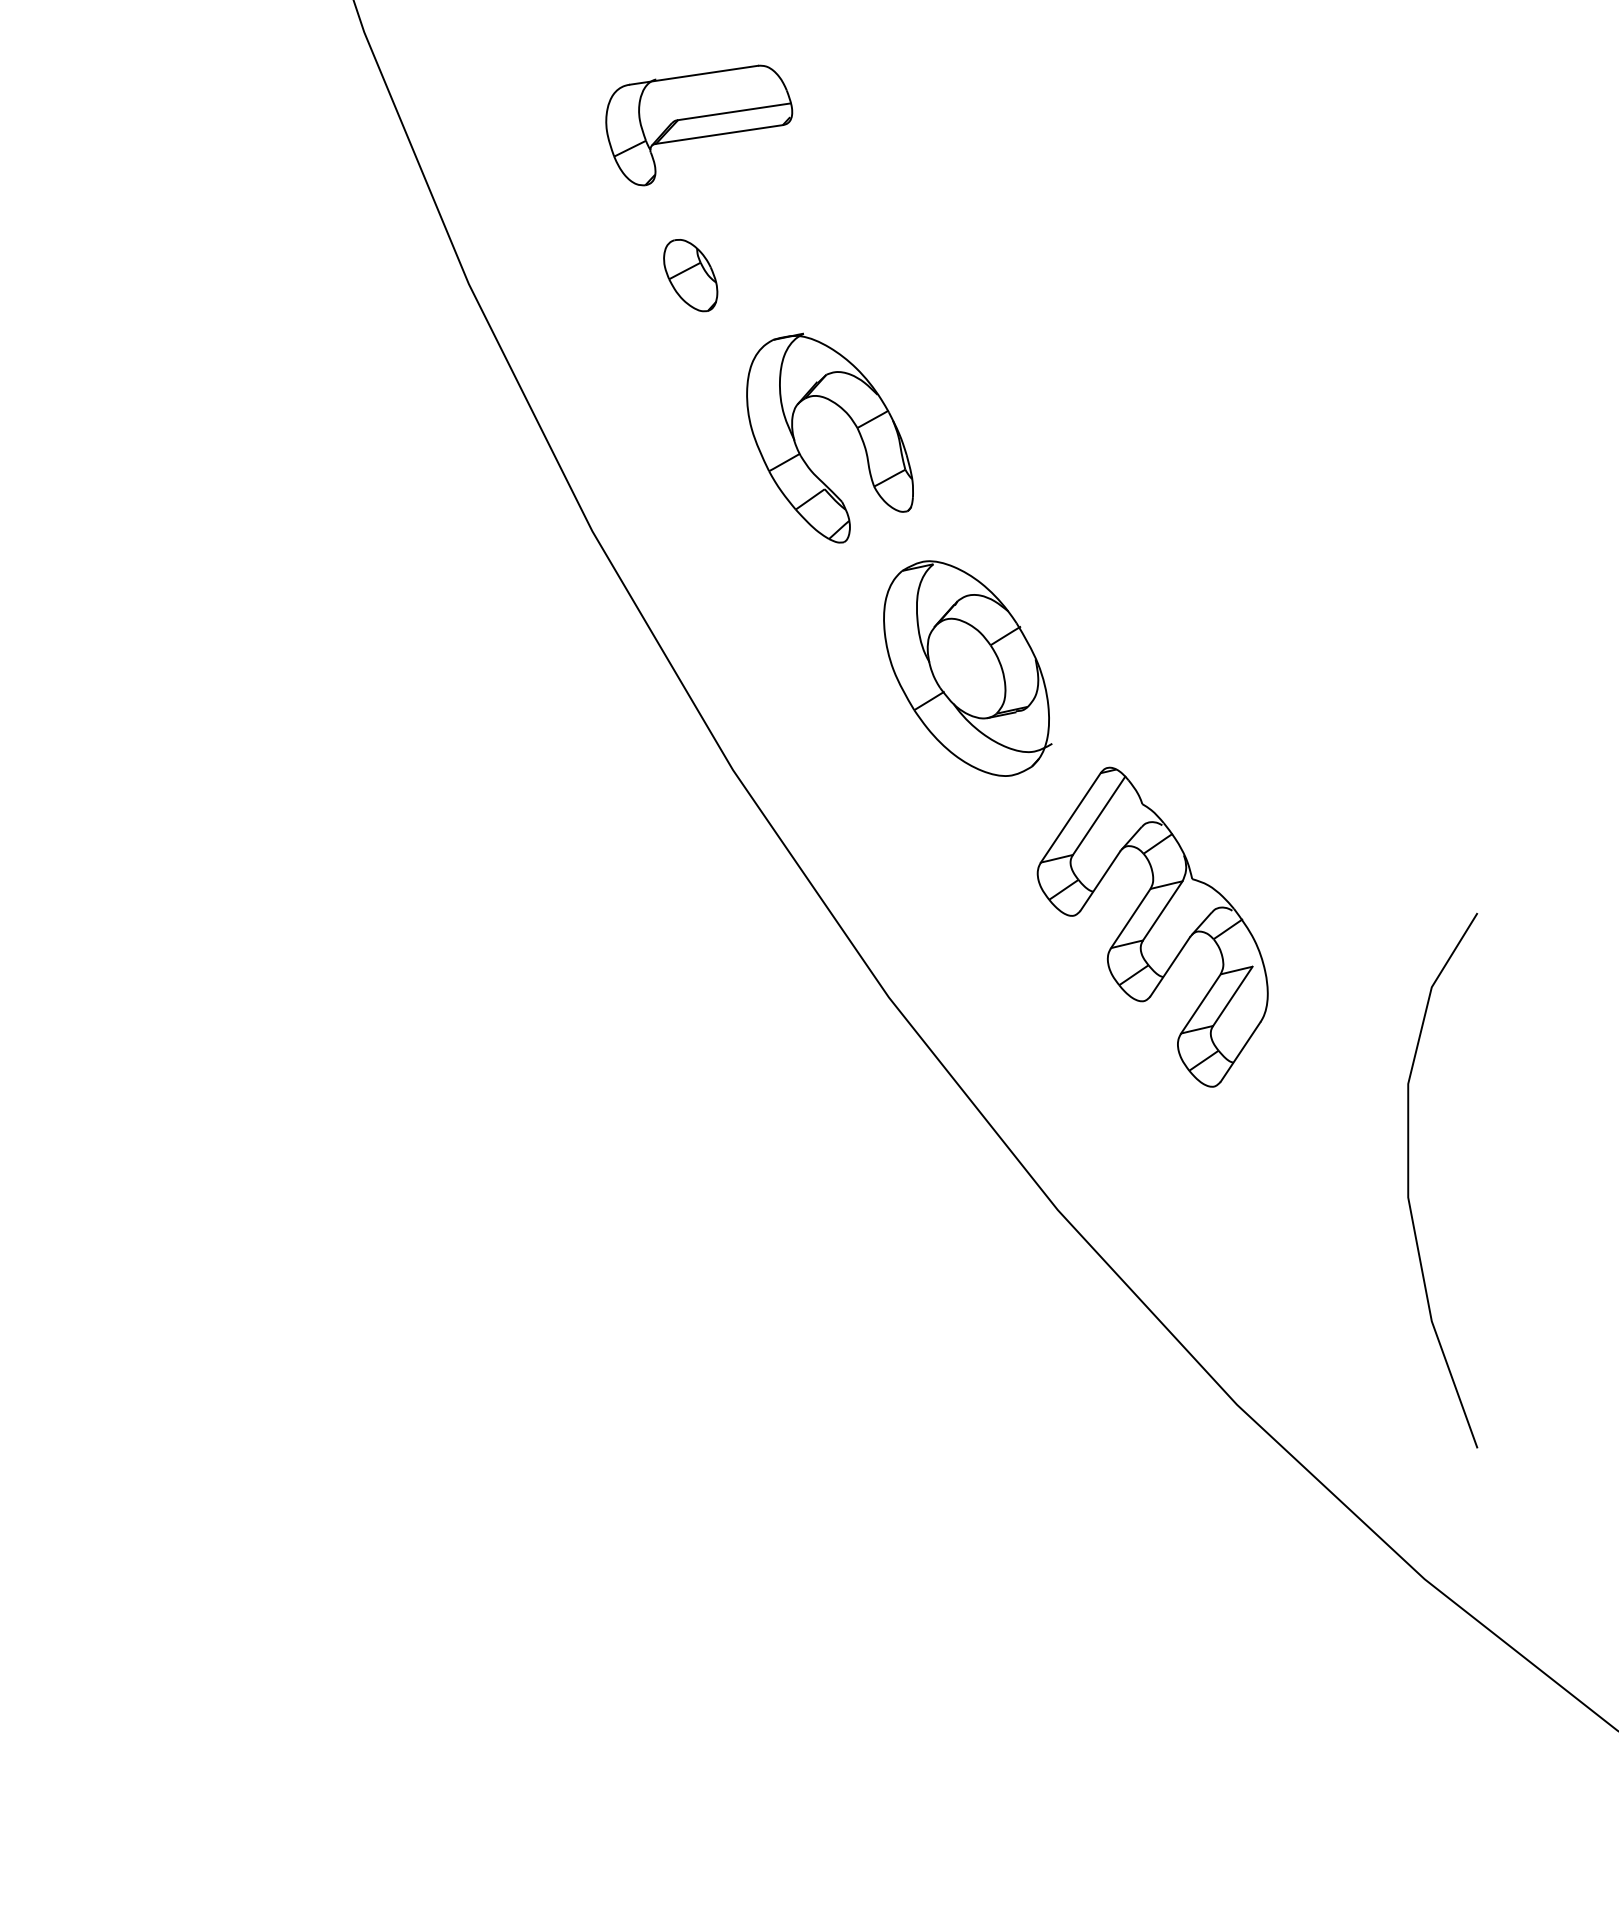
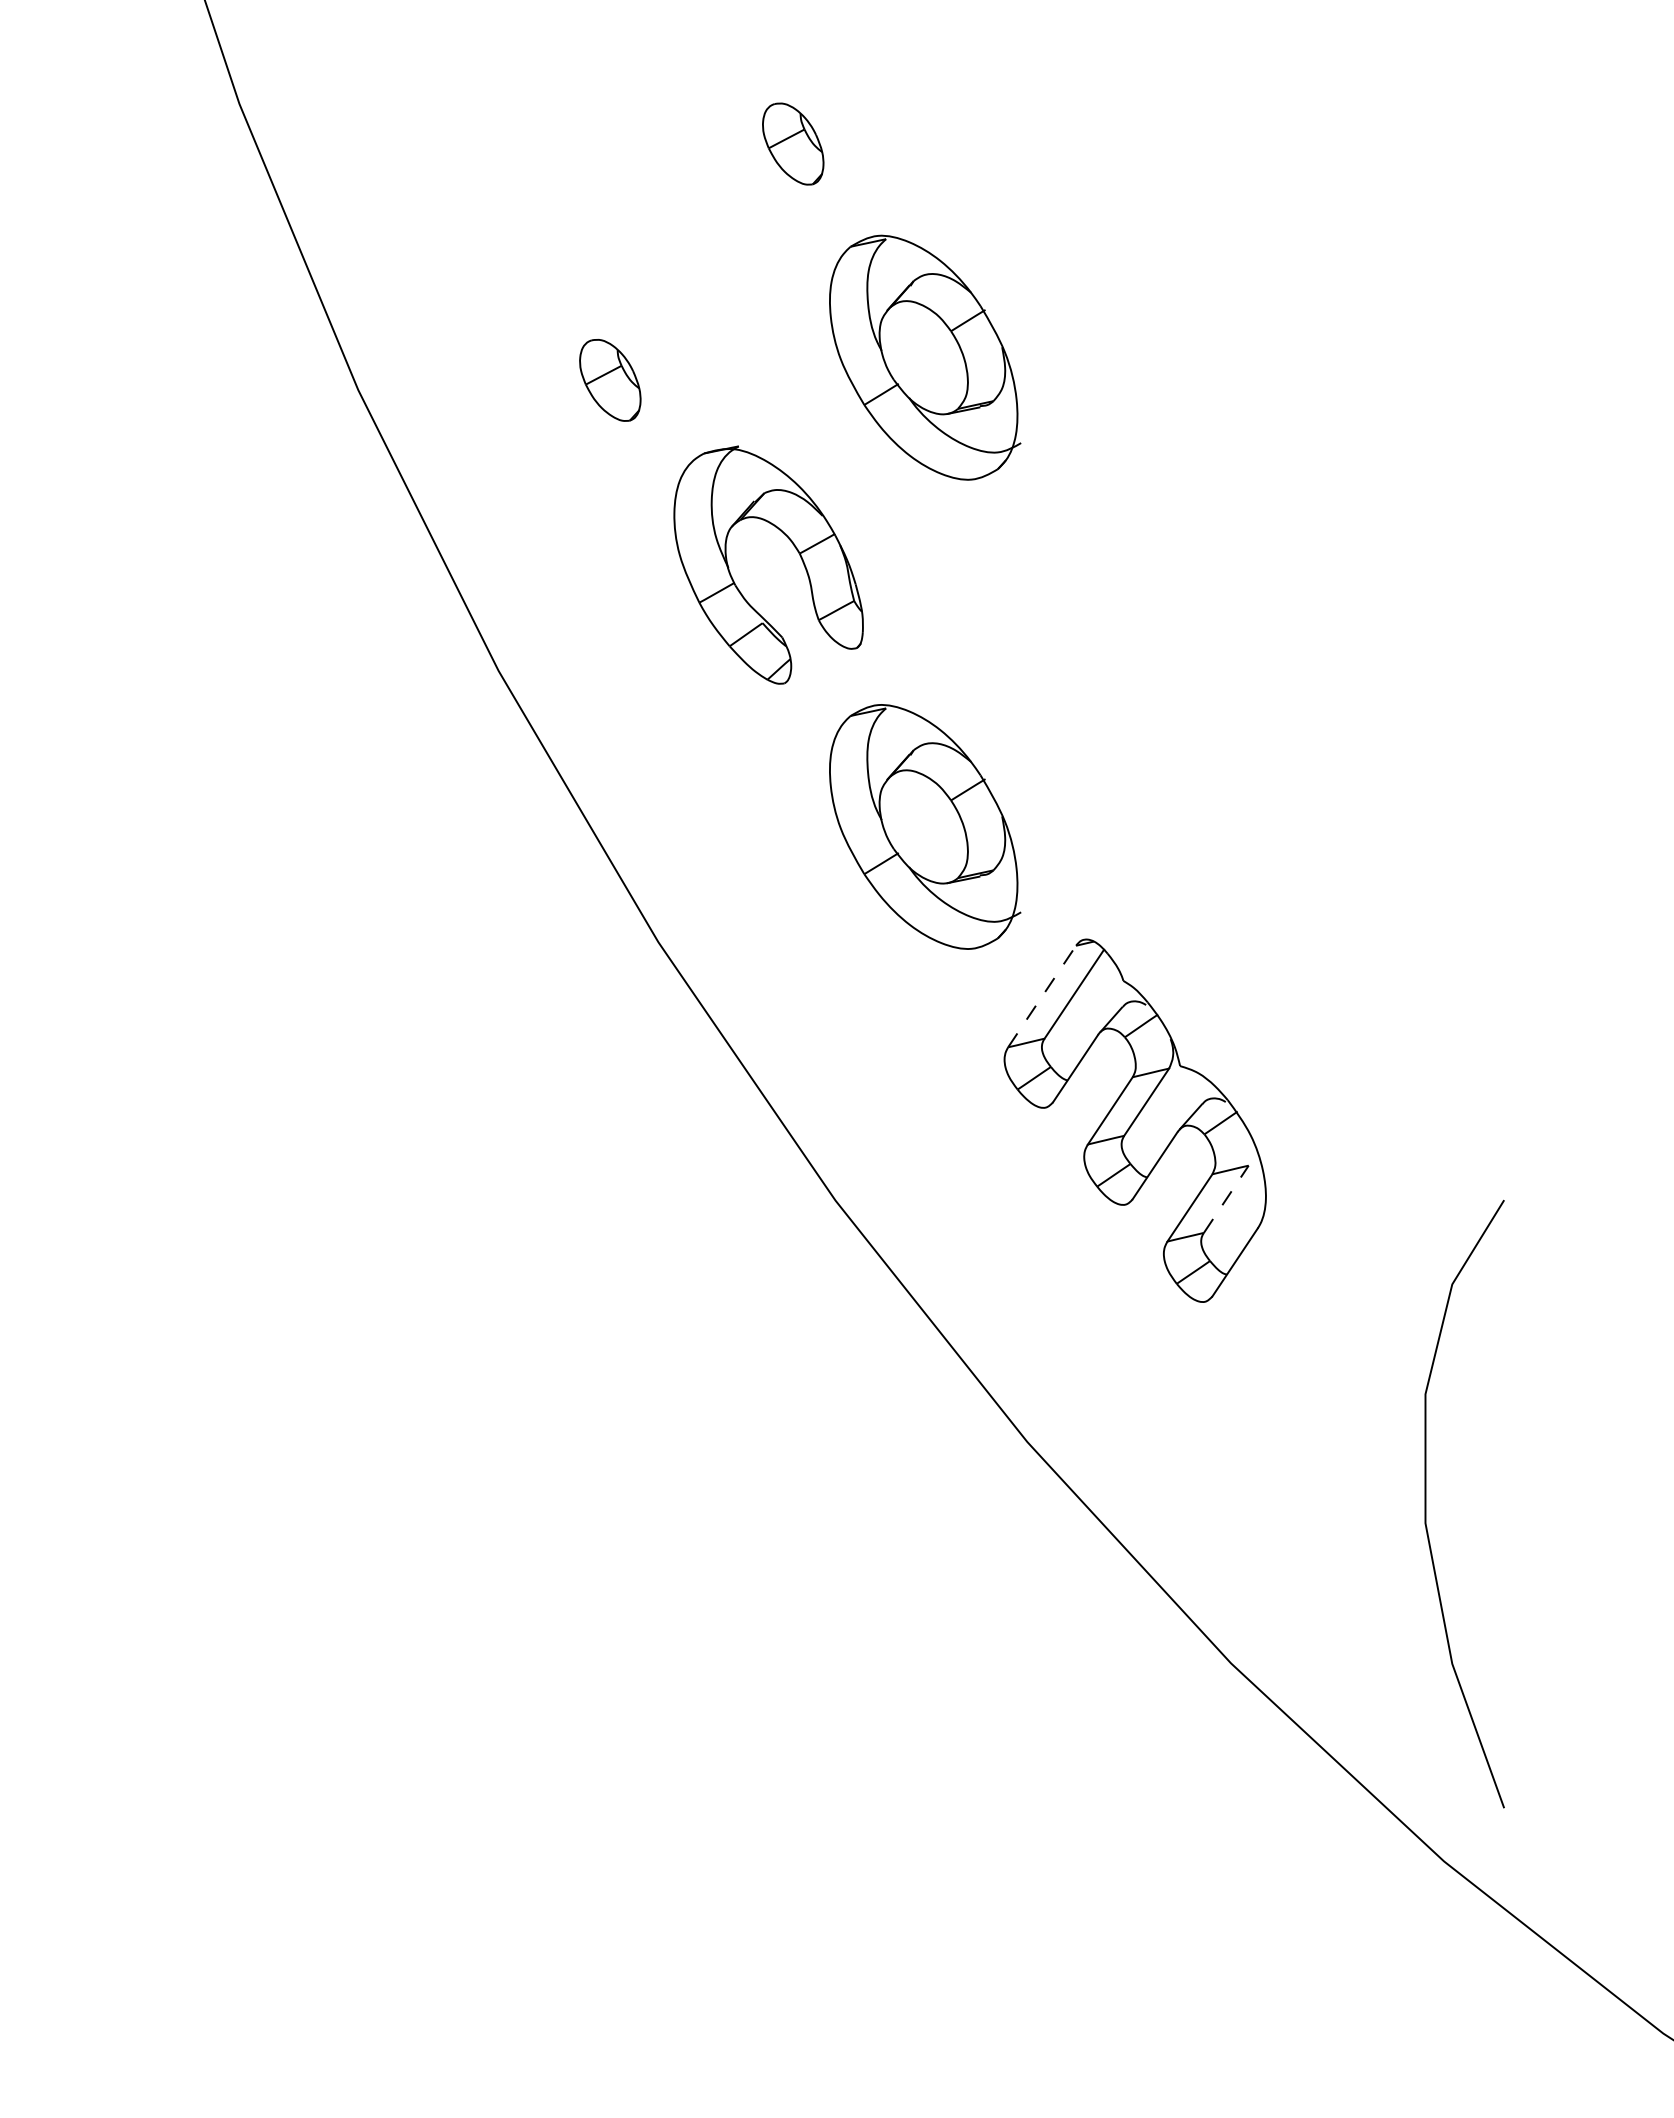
part: (851, 67) -> (792, 144), added
part: (699, 125) -> (620, 209), removed
part: (967, 255) -> (924, 357), added
line: (1070, 817) -> (1041, 996), solid -> dashed
line: (1232, 996) -> (1225, 1199), solid -> dashed
curve: (1409, 1180) -> (1426, 1503), moved

